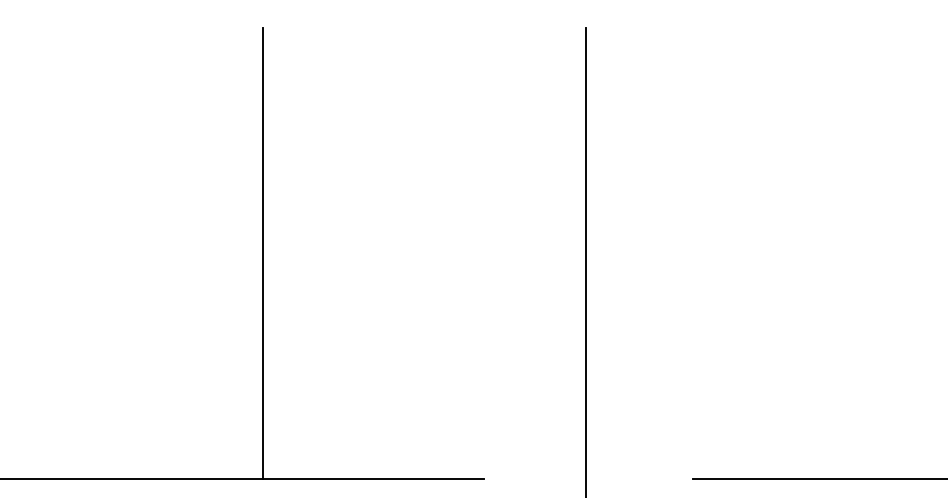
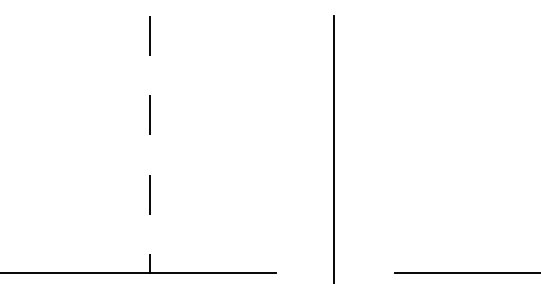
line: (261, 253) -> (149, 144), solid -> dashed

